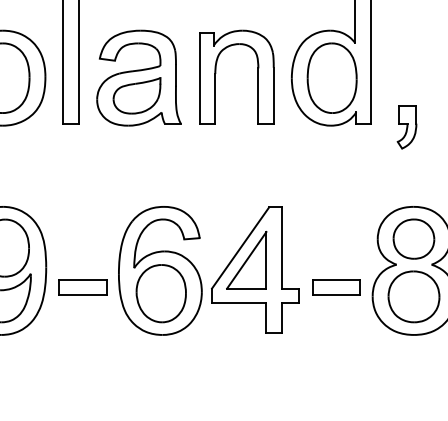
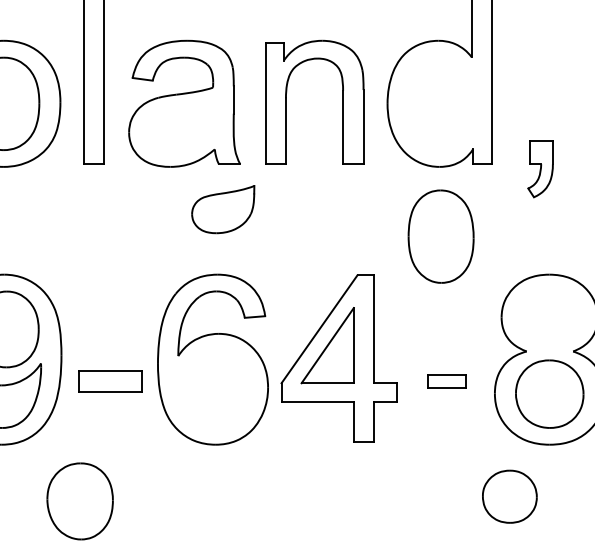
part: (331, 77) -> (440, 235), moved
part: (136, 95) -> (222, 209), moved
part: (413, 238) -> (509, 495), moved
part: (336, 287) -> (446, 381), size x0.6
part: (160, 293) -> (79, 501), moved

